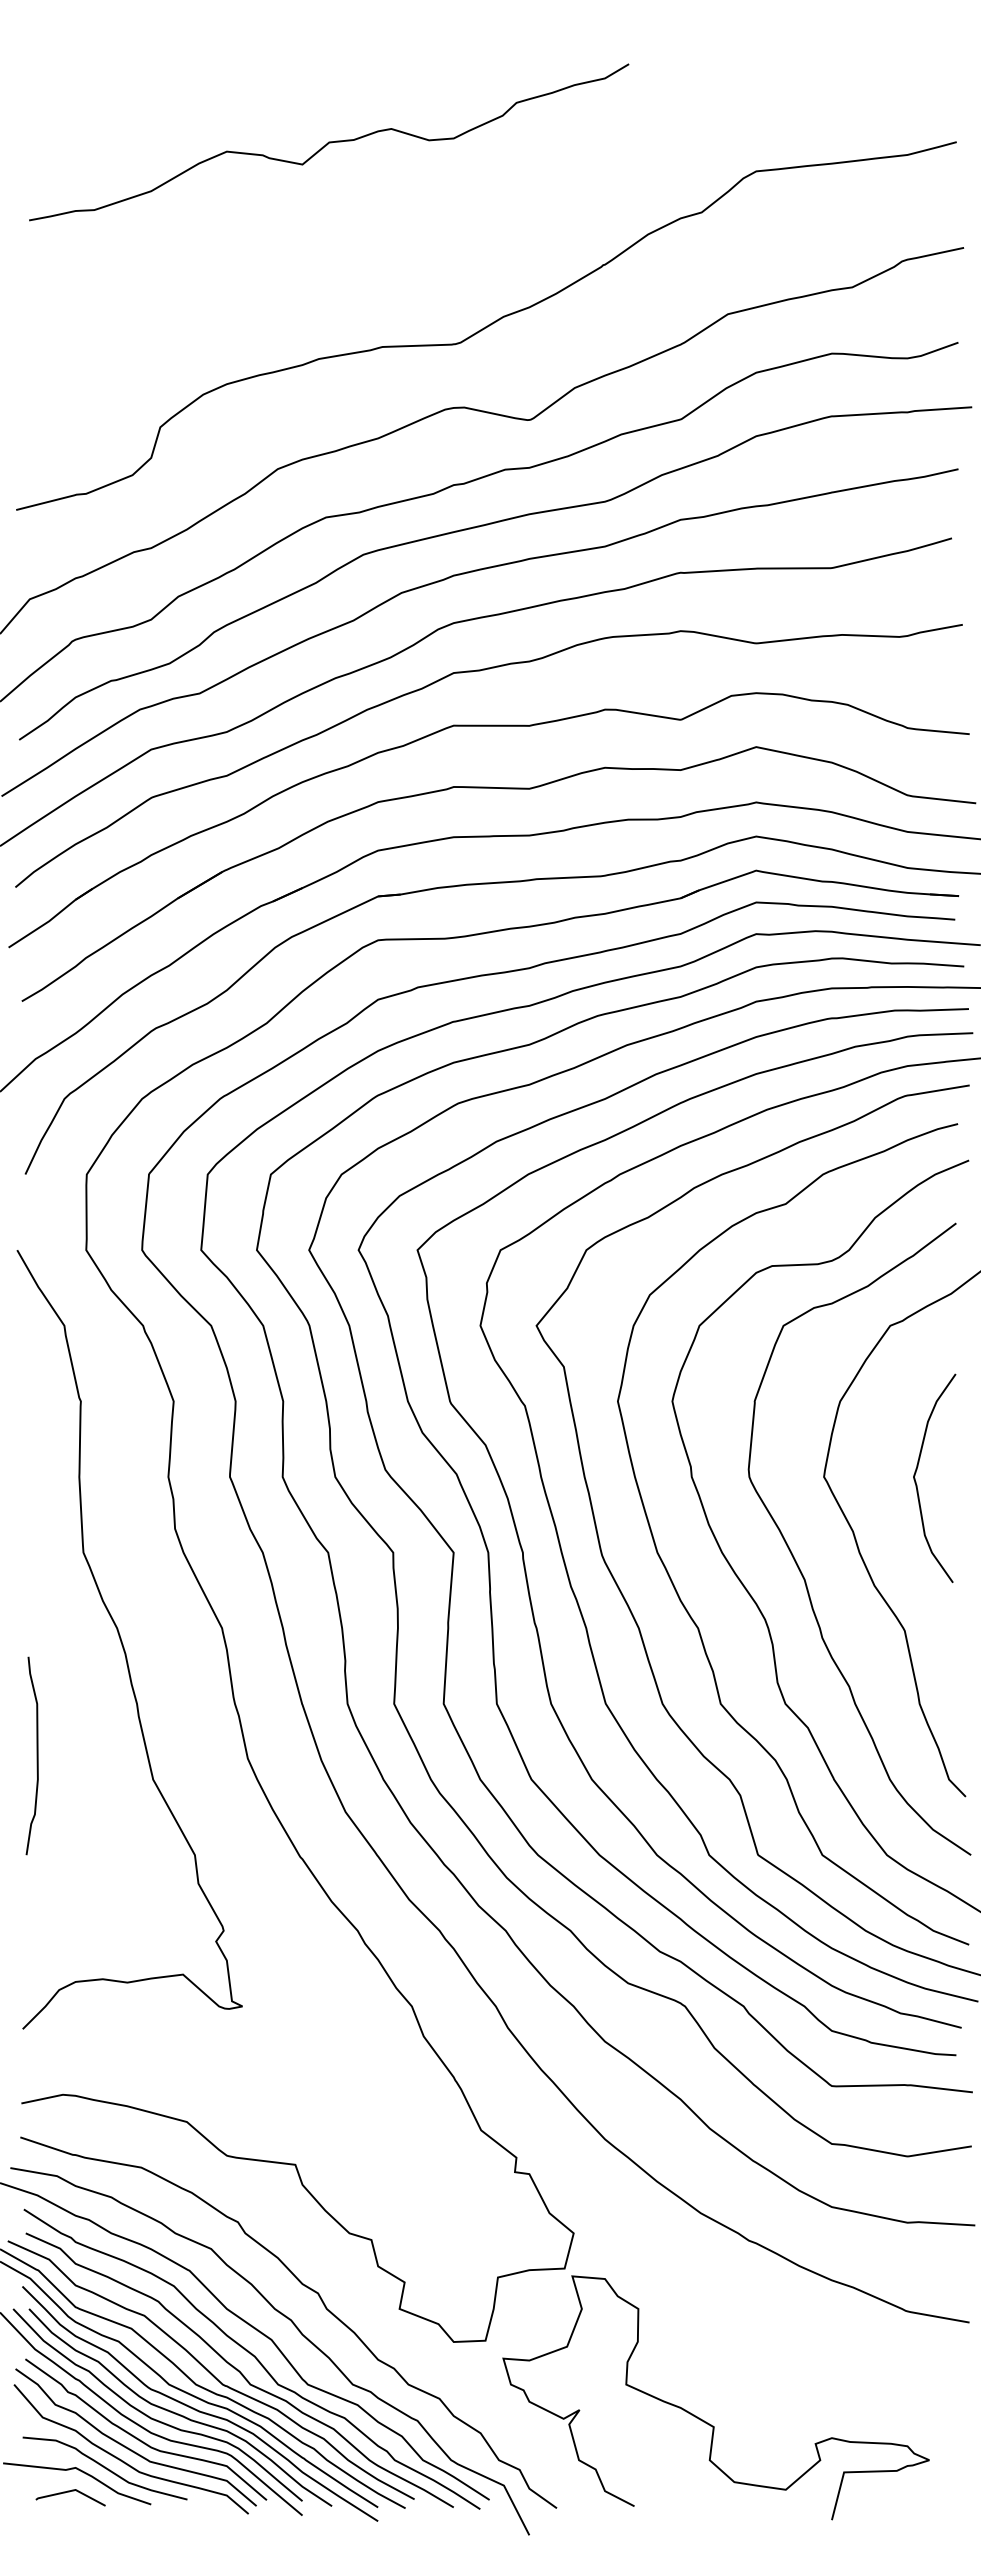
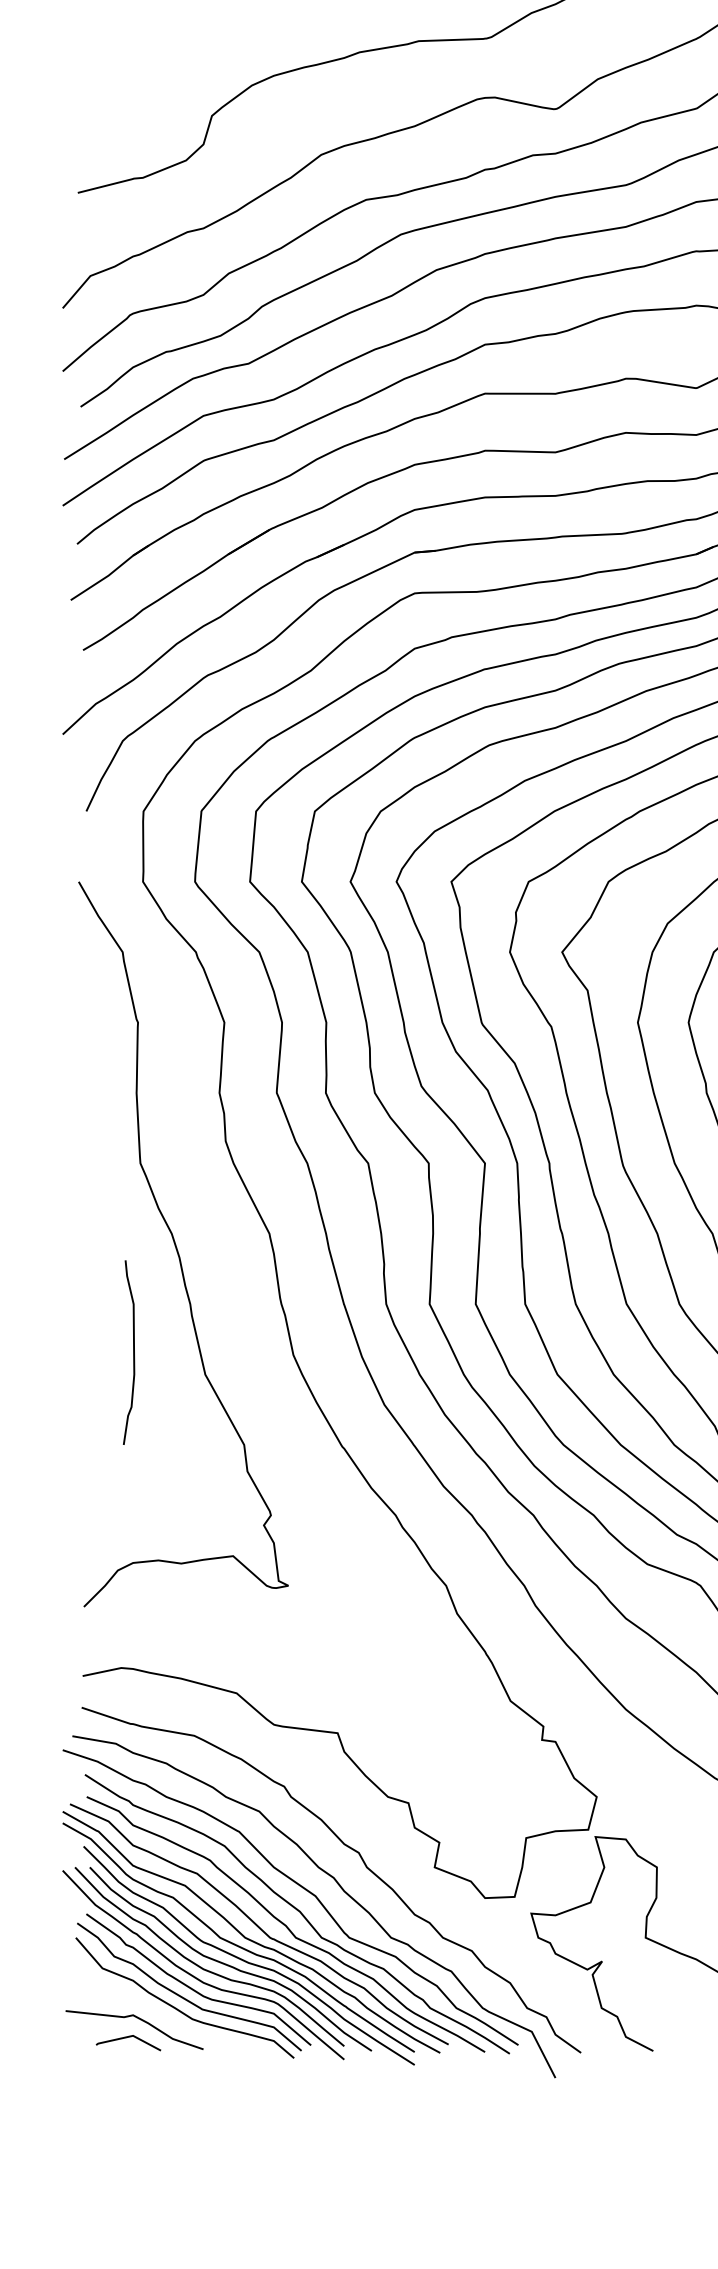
curve: (36, 1755) -> (133, 1352), moved
curve: (104, 2468) -> (160, 2015), removed

